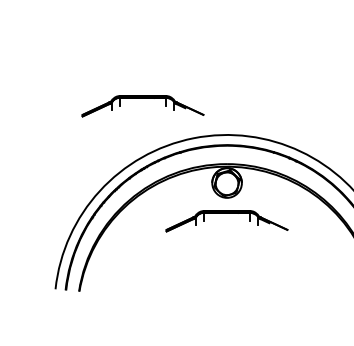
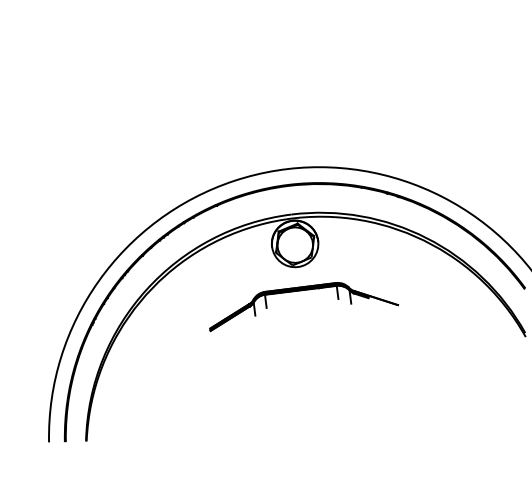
part: (142, 98) -> (147, 128), removed

